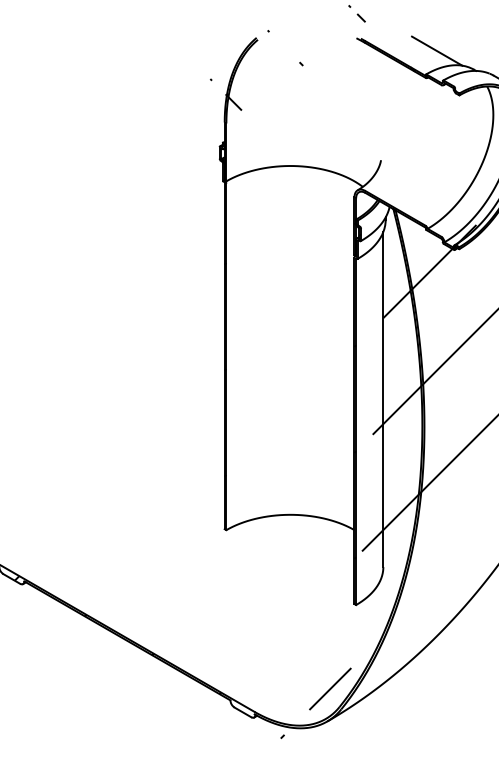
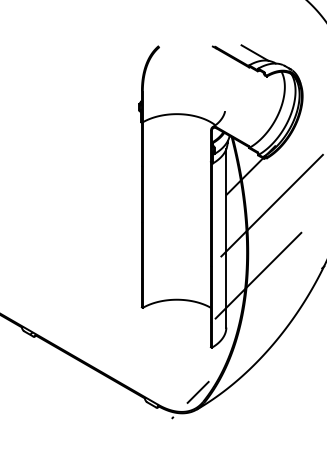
hatch: (312, 57) -> (188, 56), removed

